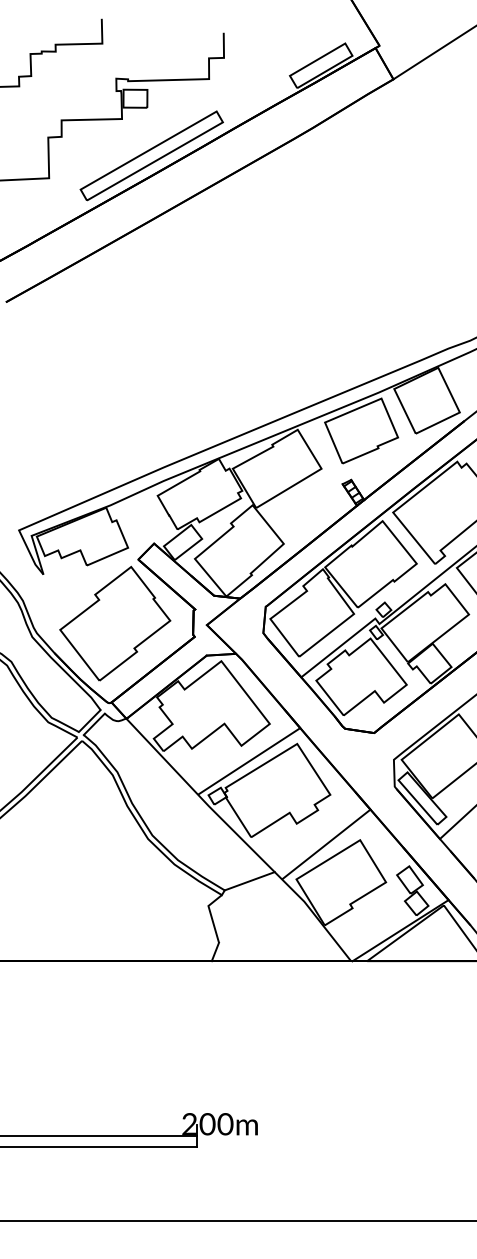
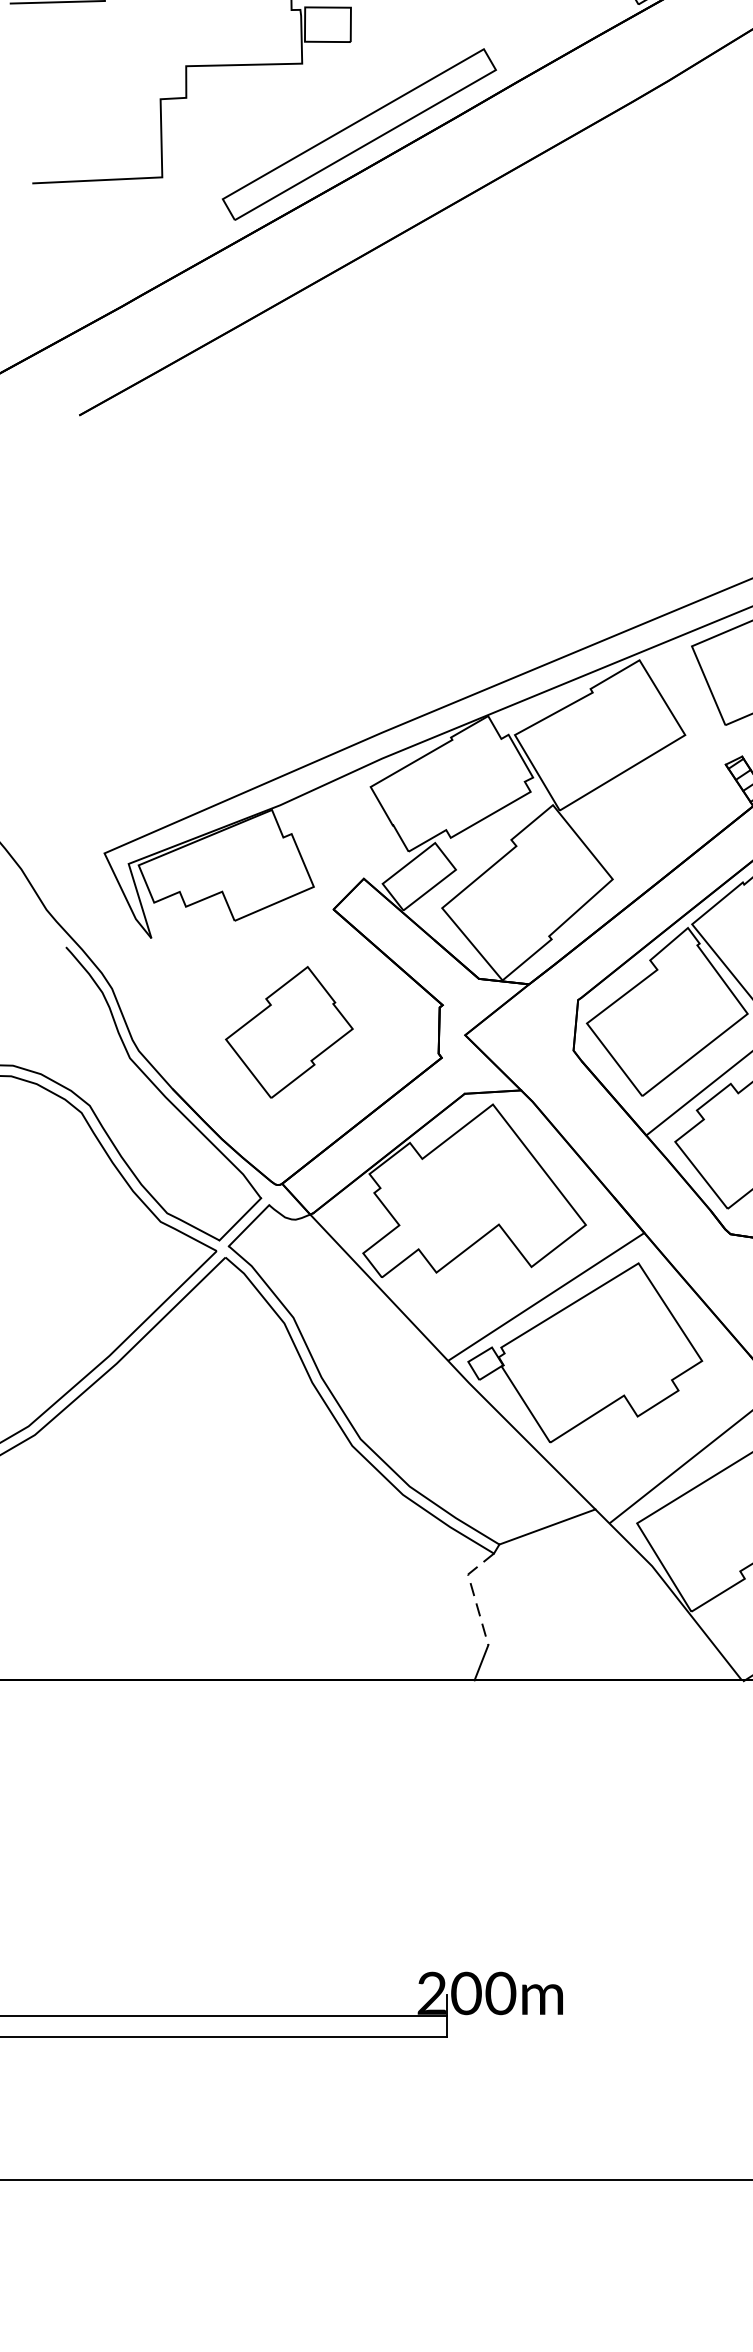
part: (115, 623) -> (289, 1032), size x0.6
line: (211, 915) -> (473, 1592), solid -> dashed

